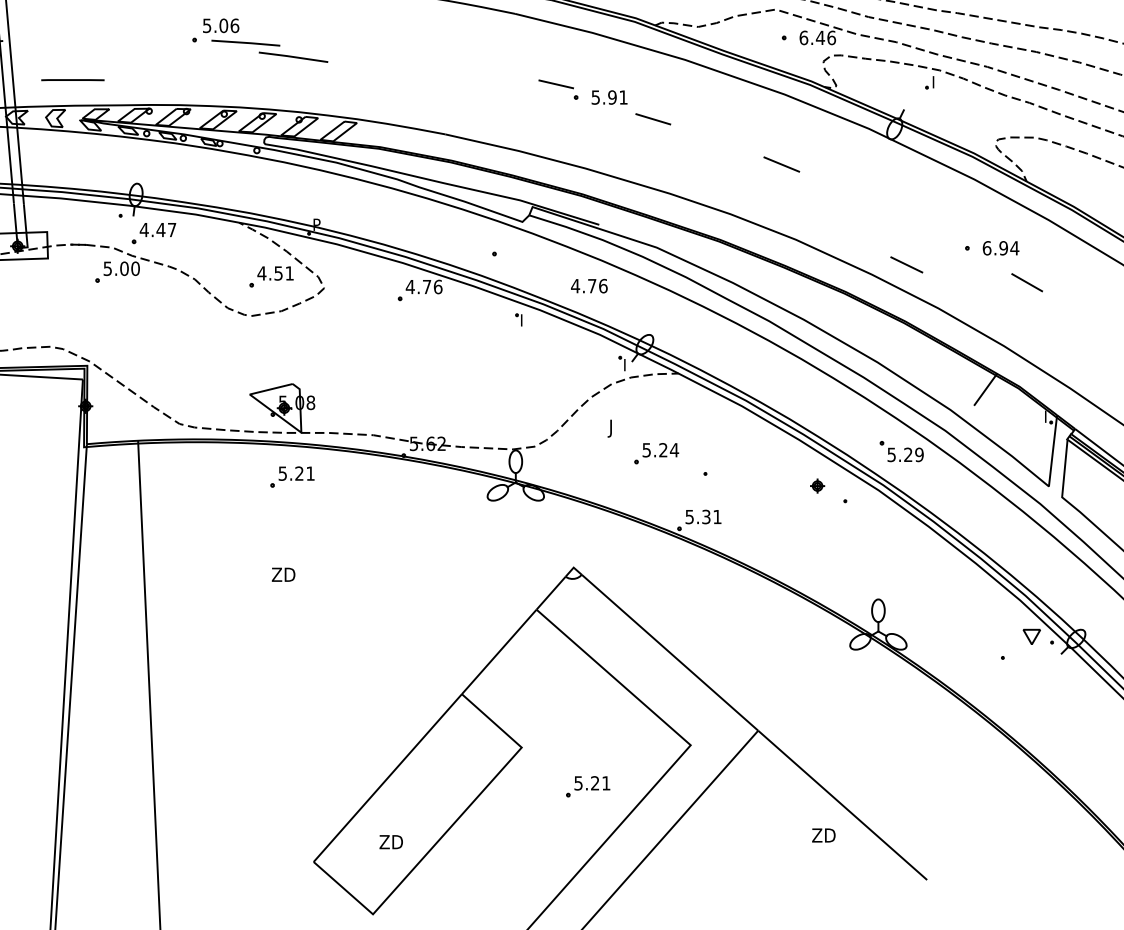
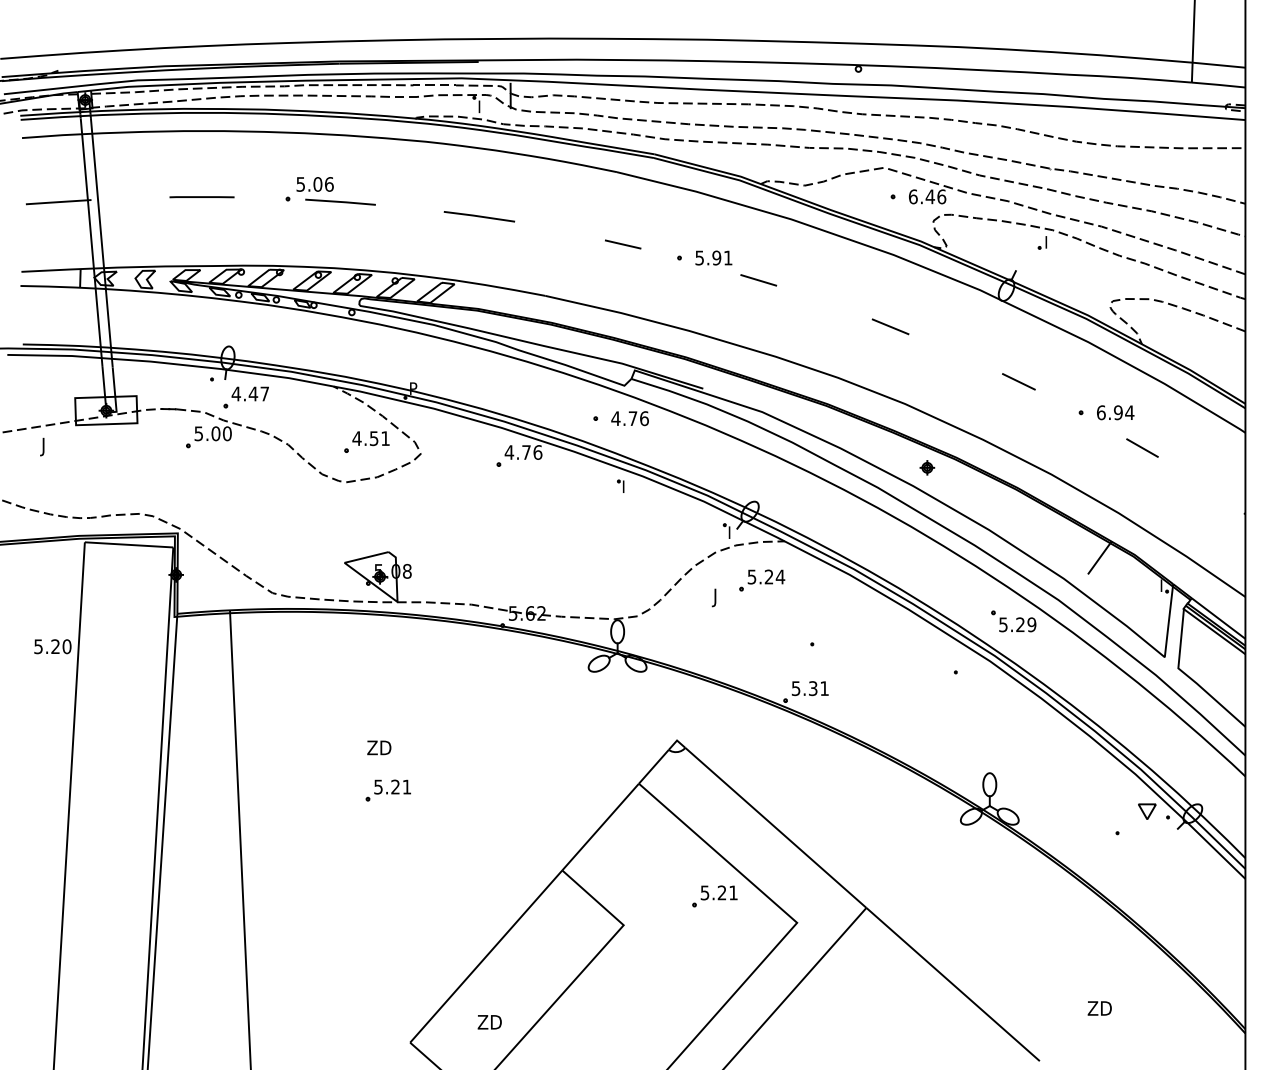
line: (293, 57) -> (479, 216), moved
line: (72, 80) -> (201, 197), moved
line: (556, 84) -> (623, 244), moved
line: (906, 264) -> (1018, 381), moved
text: (588, 286) -> (629, 418), moved
part: (656, 453) -> (762, 580), moved
part: (291, 476) -> (387, 790), moved
part: (817, 485) -> (927, 467), moved
part: (587, 786) -> (714, 896), moved
text: (823, 835) -> (1099, 1008), moved

